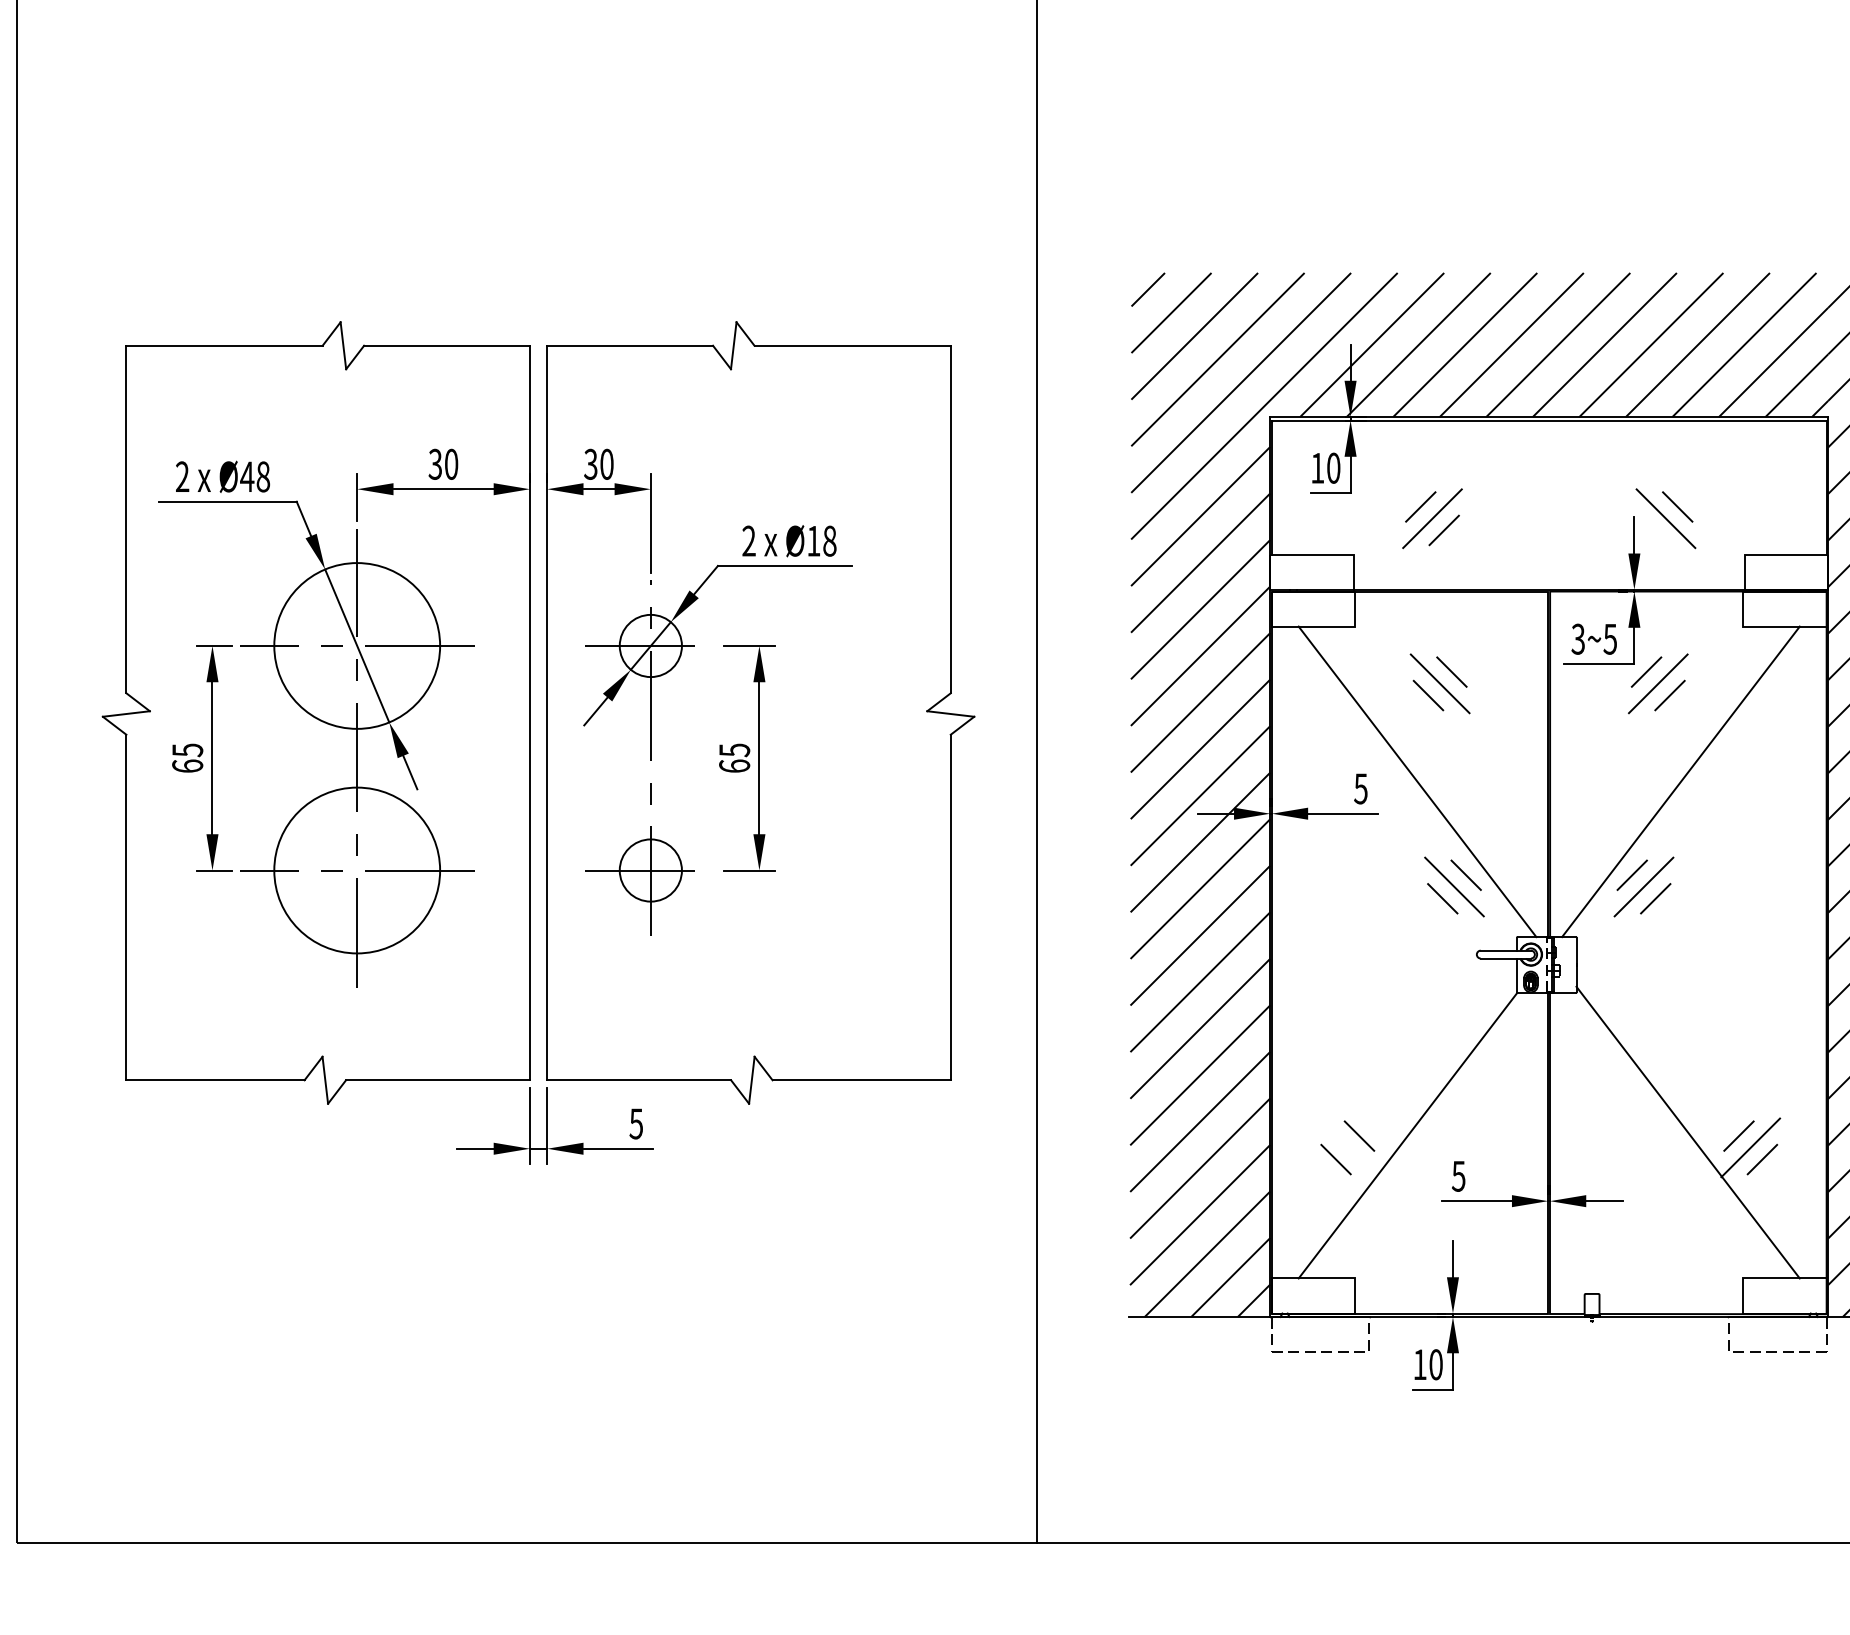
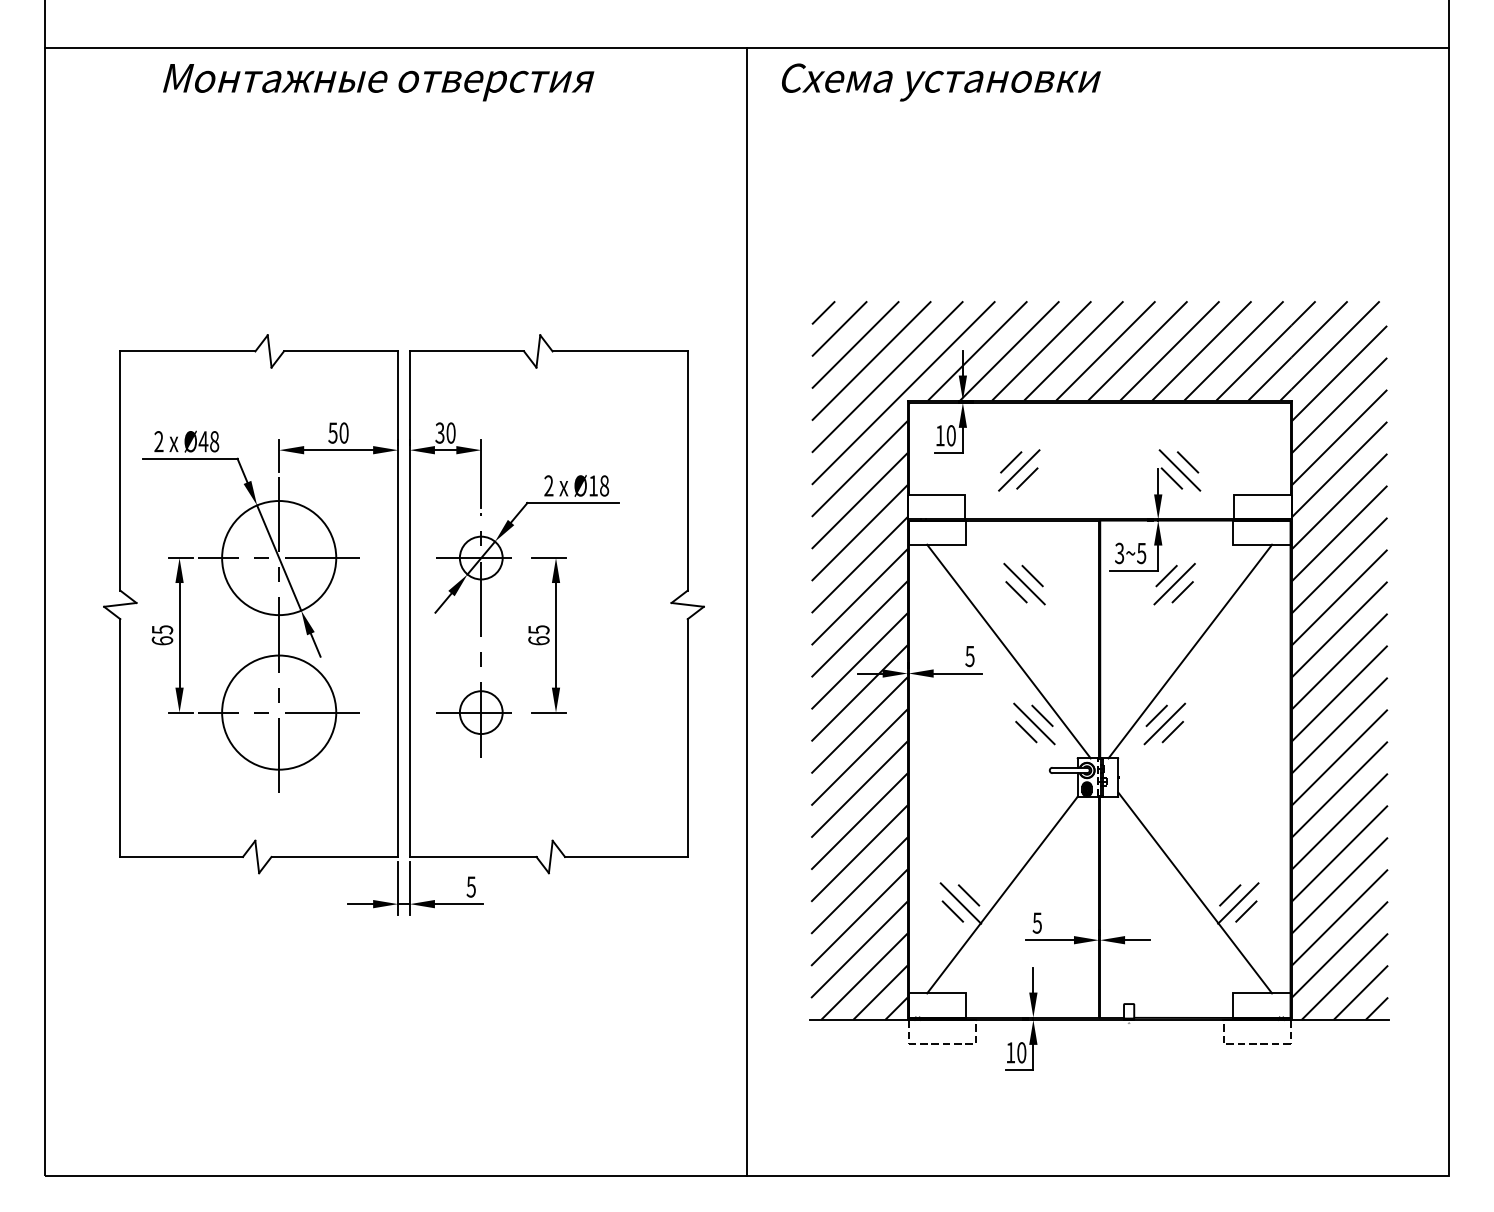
text: (436, 463) -> (333, 432), 30 -> 50
line: (1653, 530) -> (1171, 478), added
line: (1347, 1147) -> (960, 903), added

